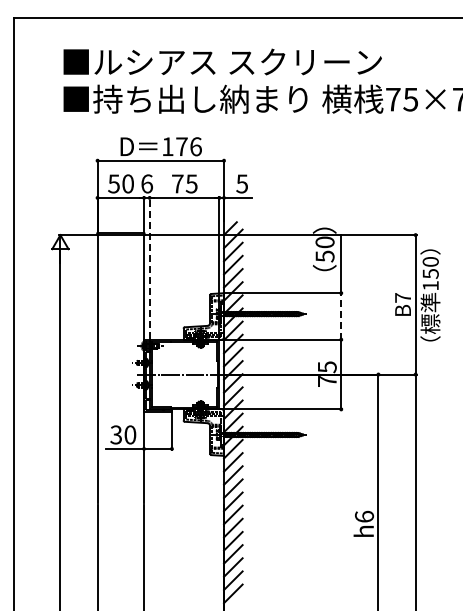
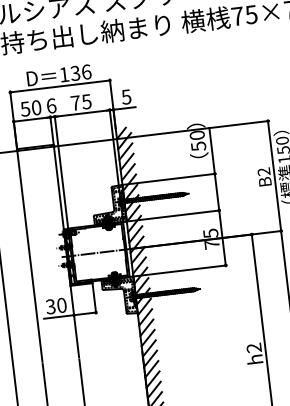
text: (181, 146) -> (75, 73), 176 -> 136
line: (149, 267) -> (61, 171), dashed -> solid
text: (402, 297) -> (263, 171), B7 -> B2
line: (341, 315) -> (217, 191), dashed -> solid
text: (364, 516) -> (254, 347), h6 -> h2

